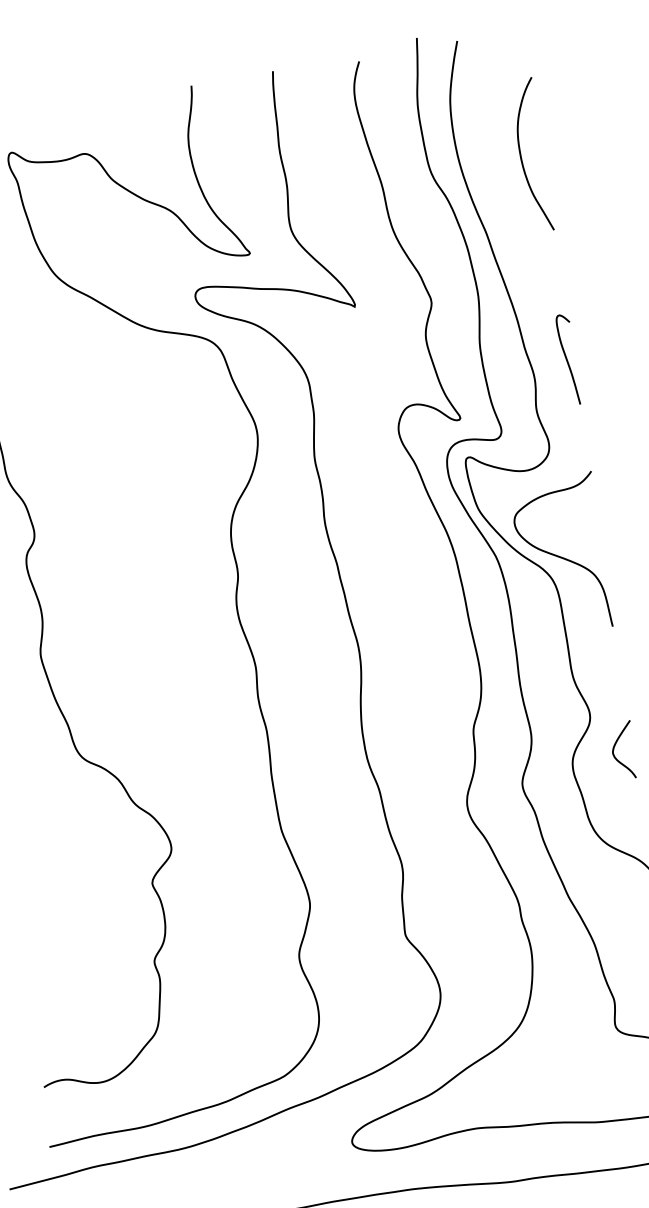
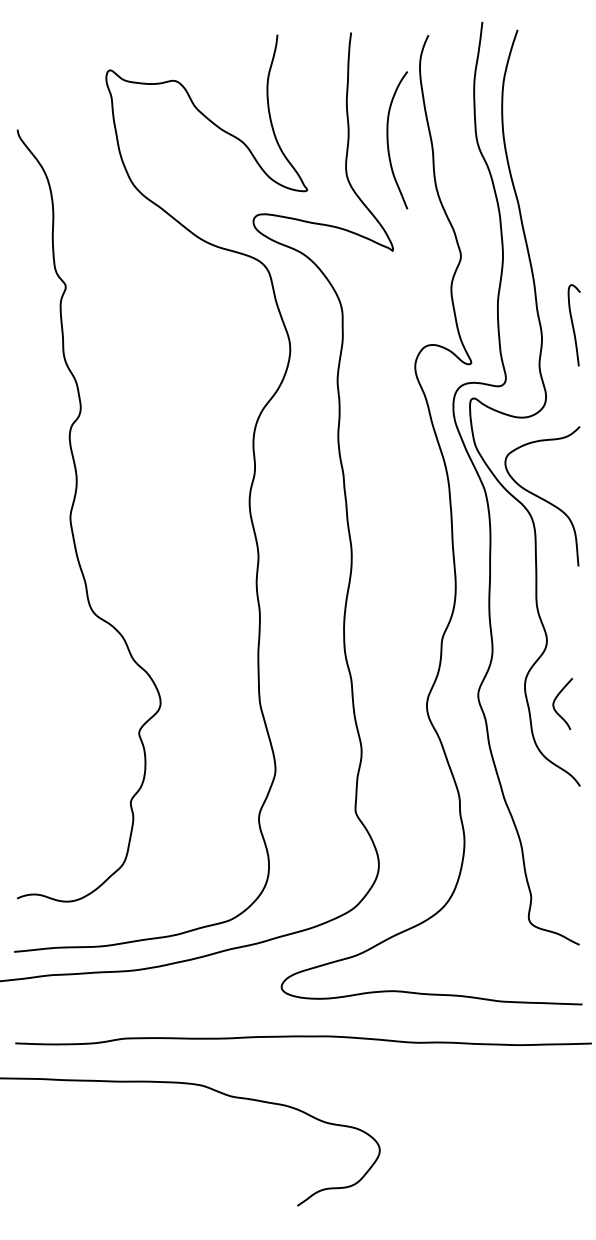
curve: (521, 156) -> (388, 140), moved
curve: (614, 748) -> (555, 701), moved

